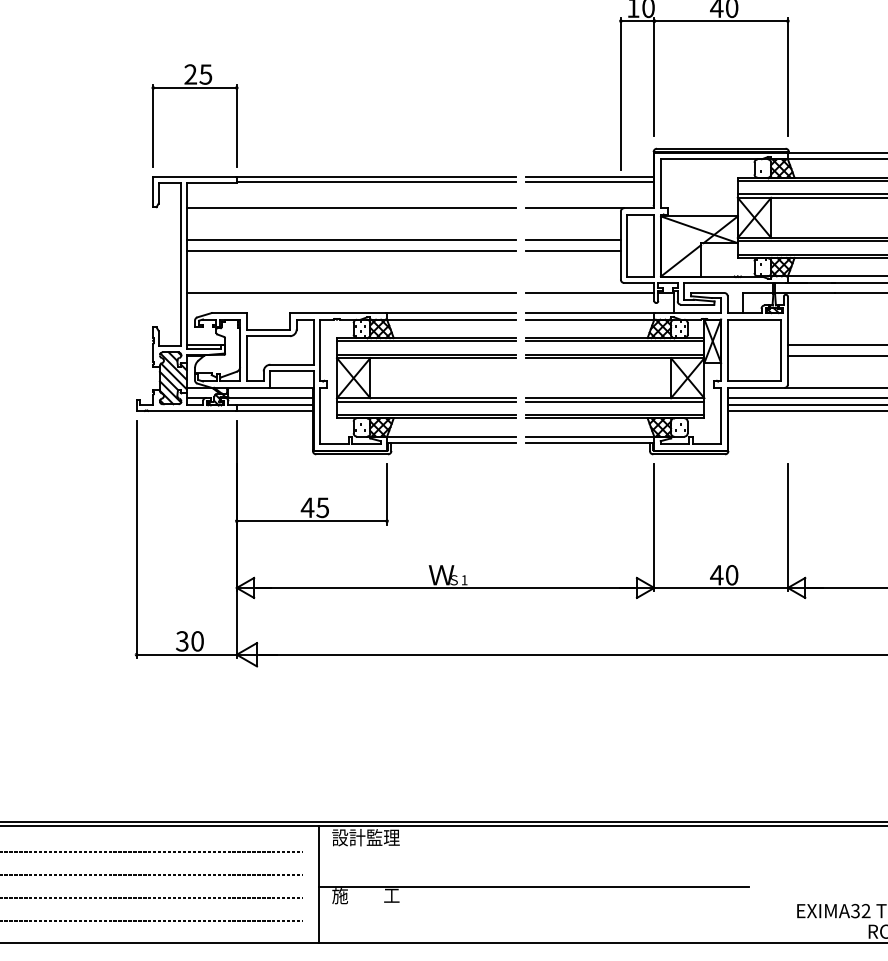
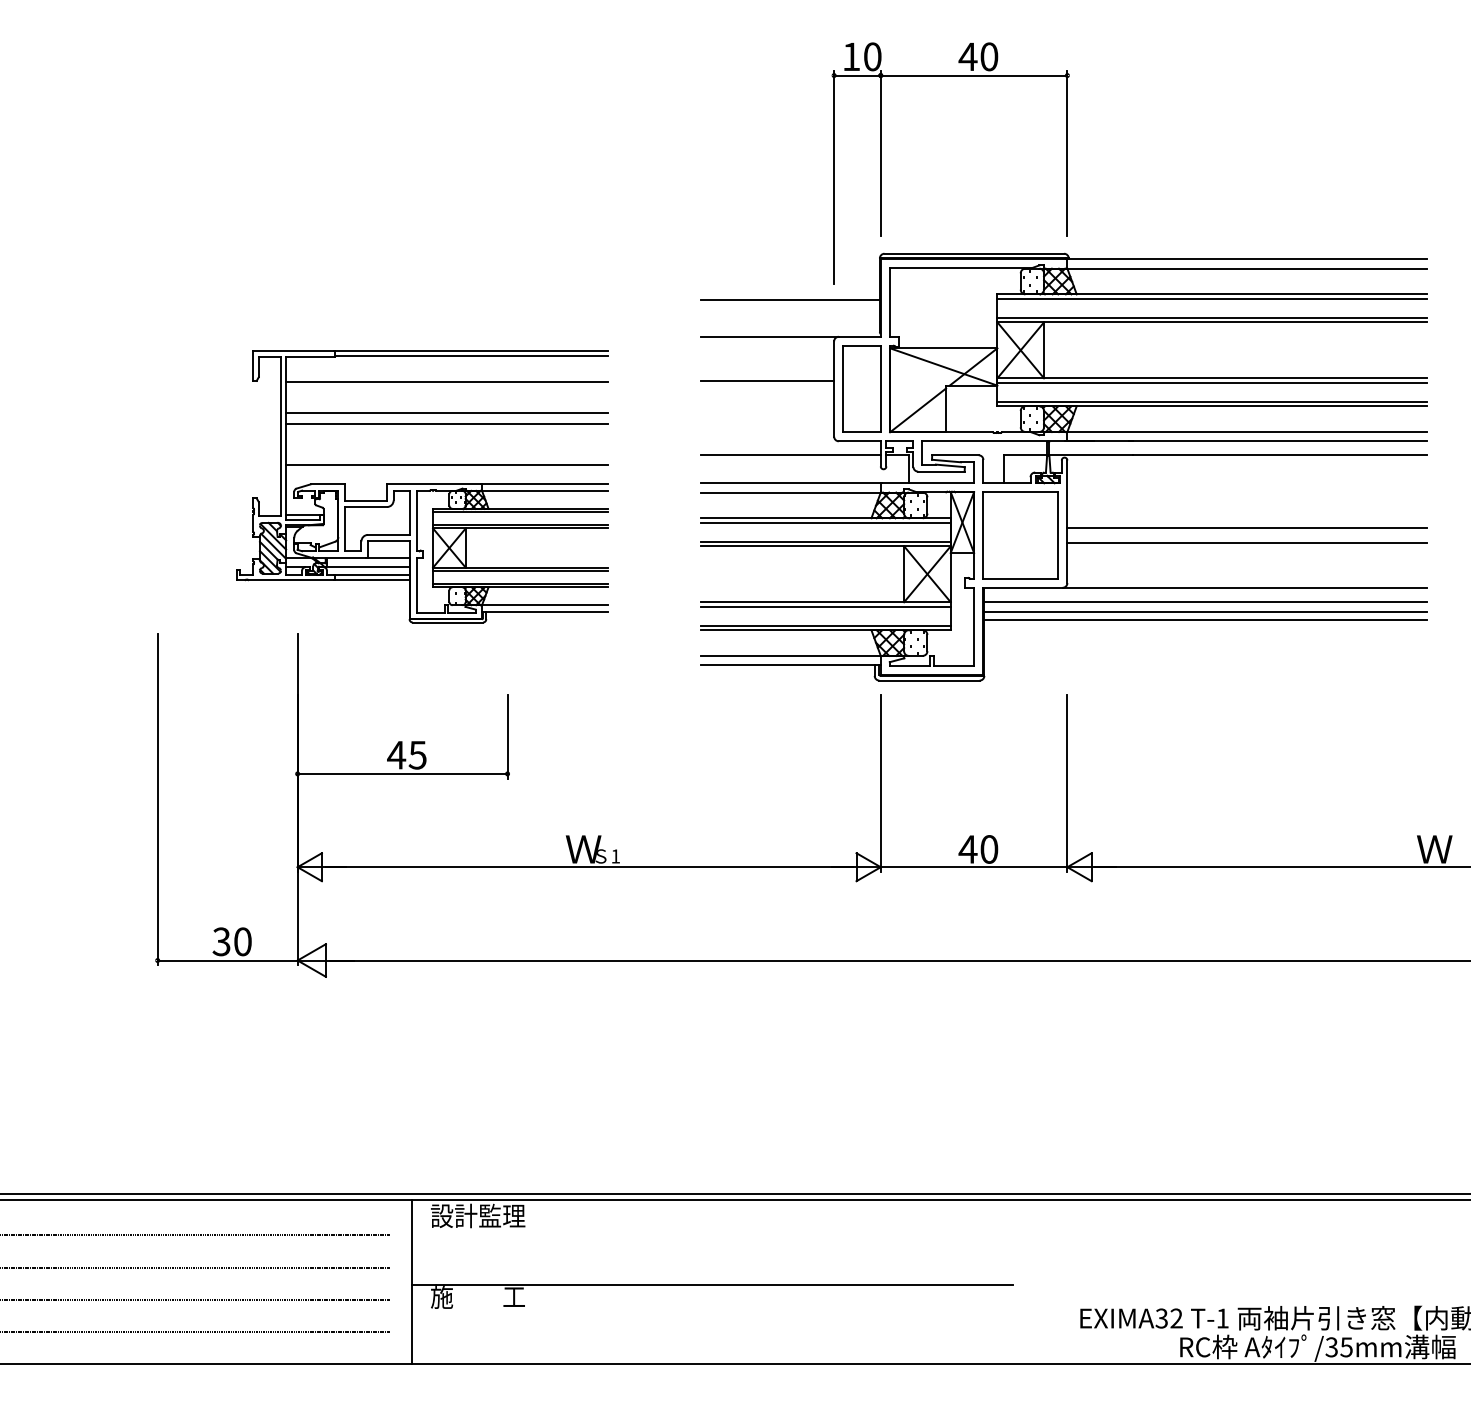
part: (194, 88) -> (238, 169), removed
line: (589, 177) -> (790, 293), removed
line: (573, 250) -> (767, 396), removed
part: (326, 315) -> (422, 486), size x0.7

